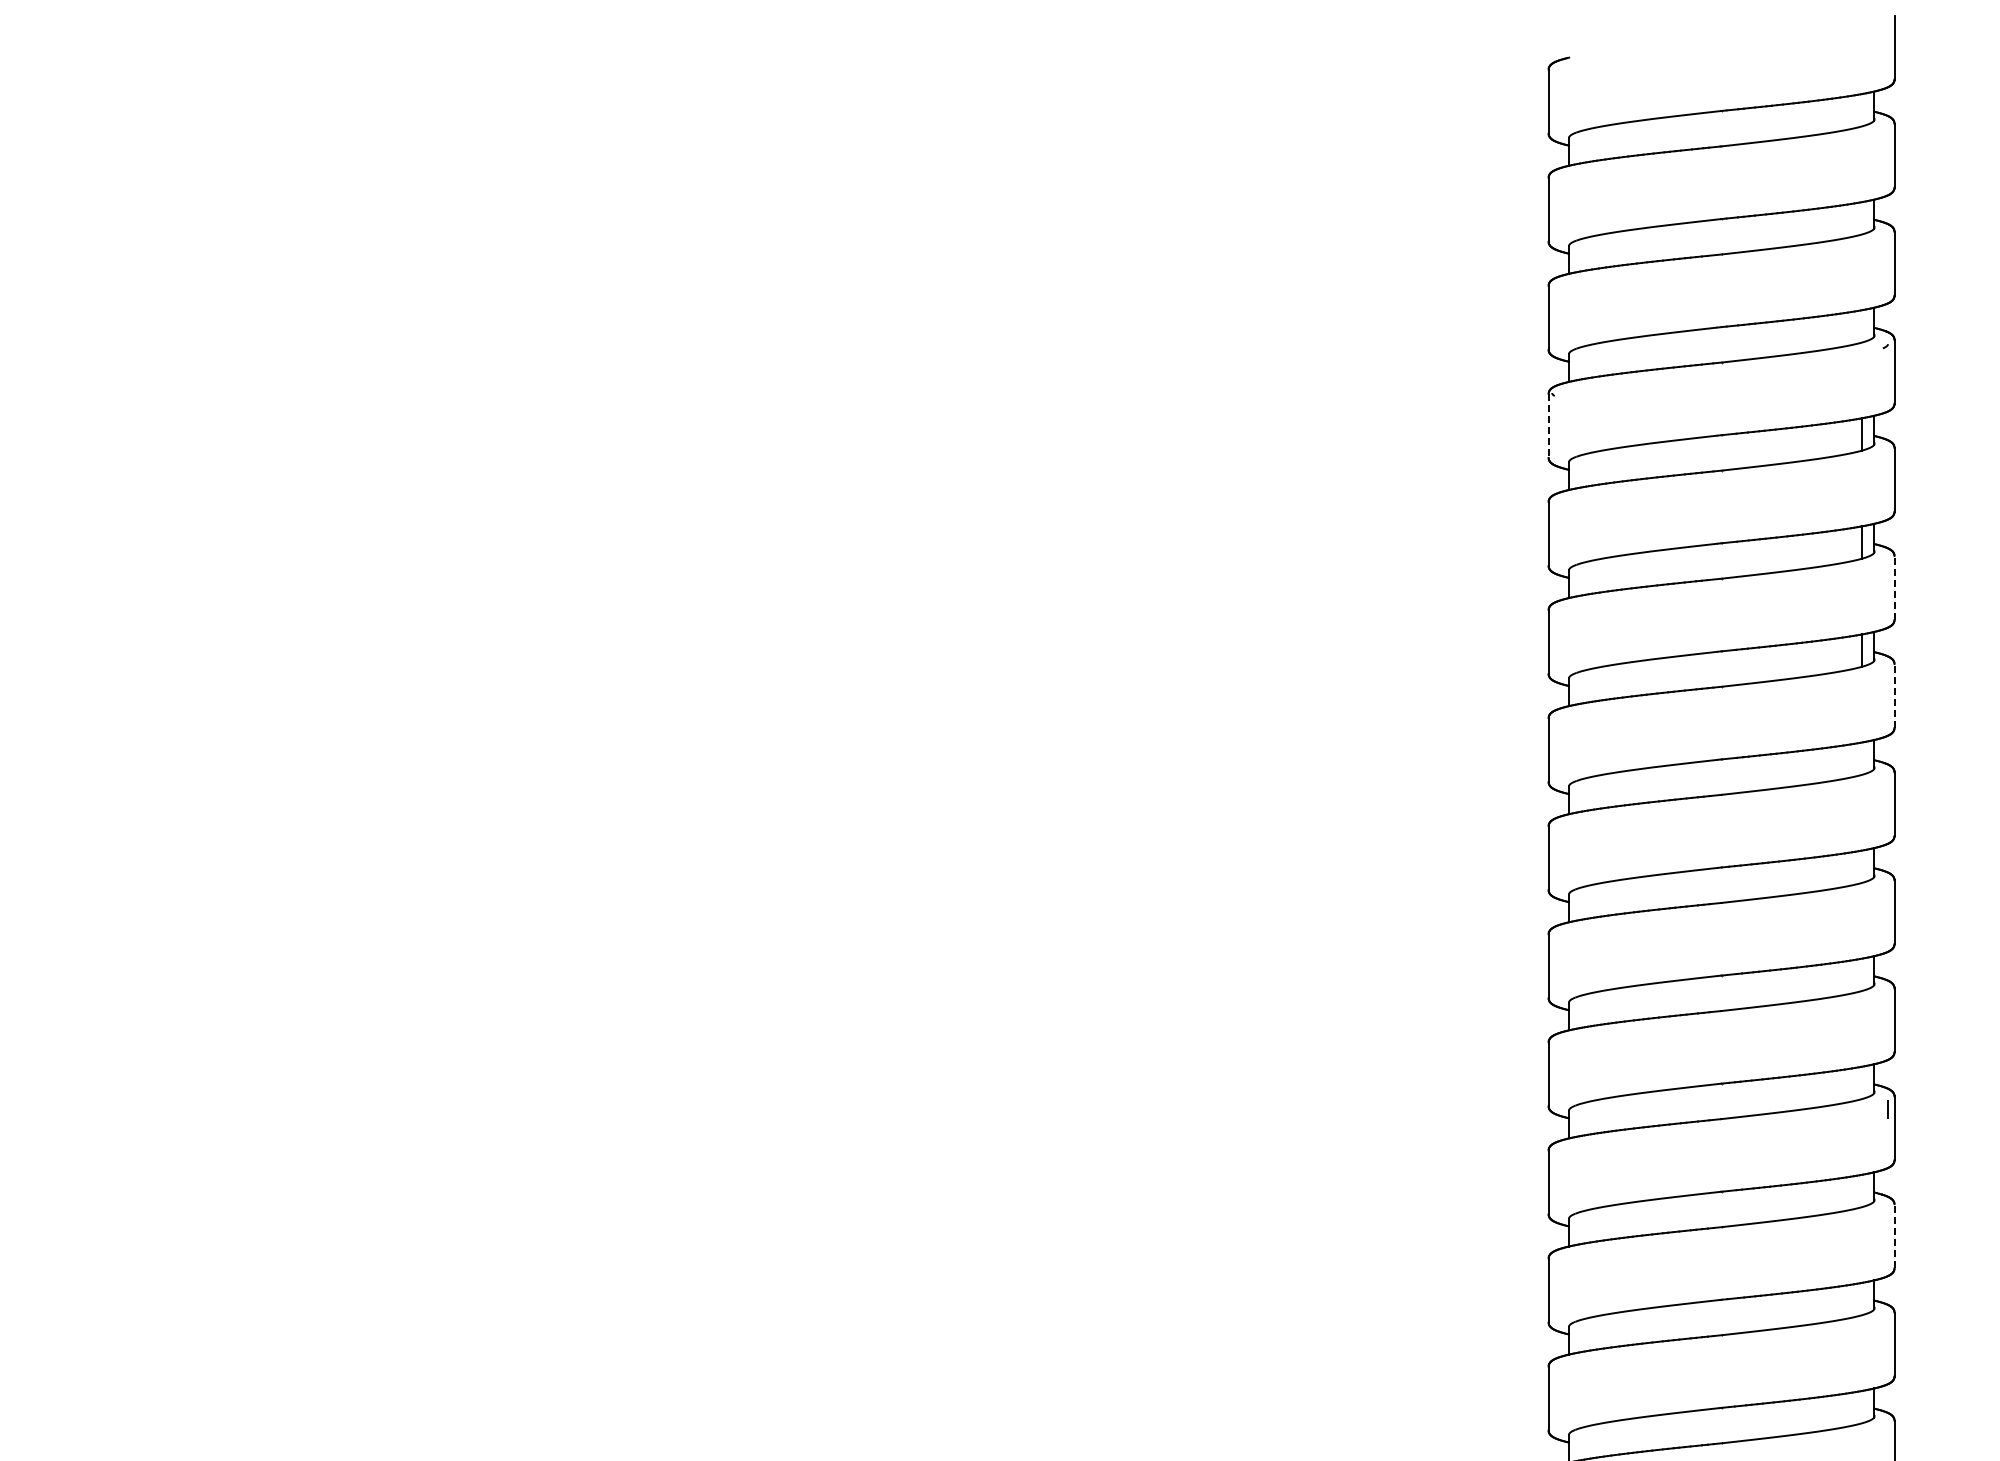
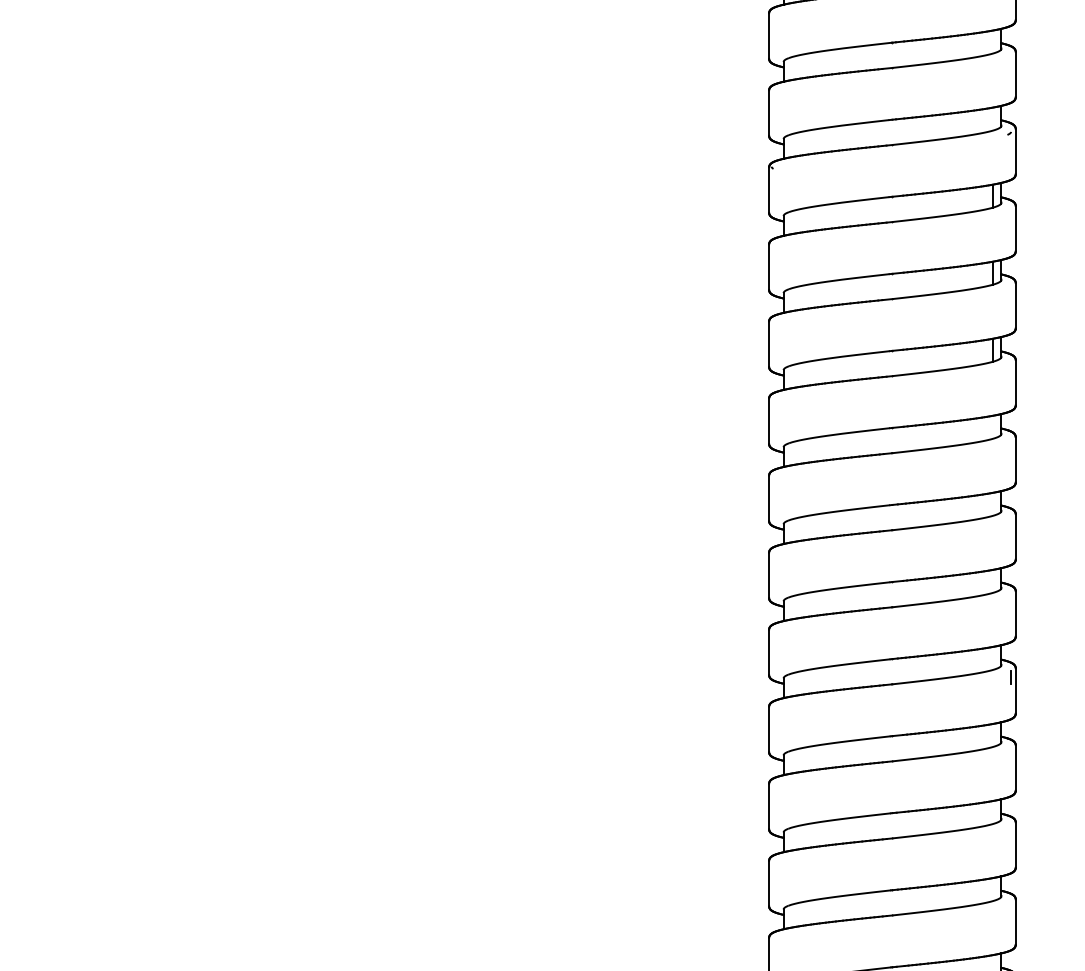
line: (1548, 426) -> (769, 190), dashed -> solid
line: (1894, 588) -> (1015, 306), dashed -> solid
line: (1894, 696) -> (1015, 383), dashed -> solid
line: (1894, 1236) -> (1015, 768), dashed -> solid

